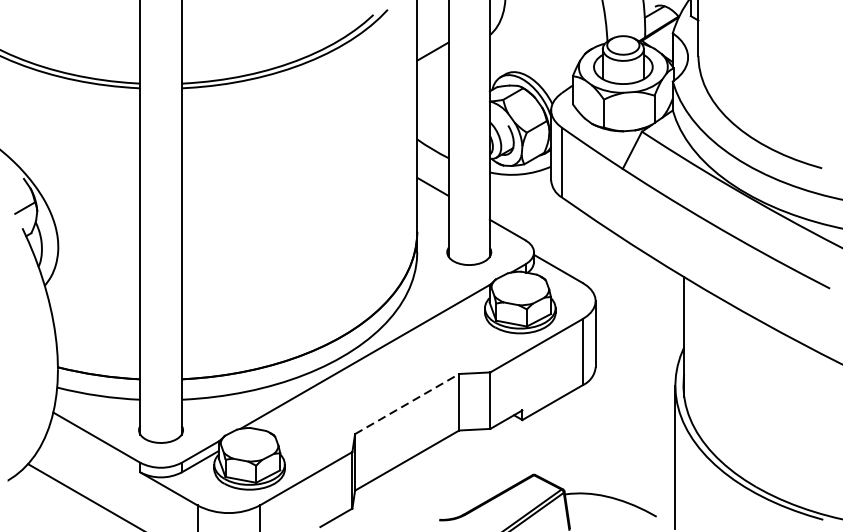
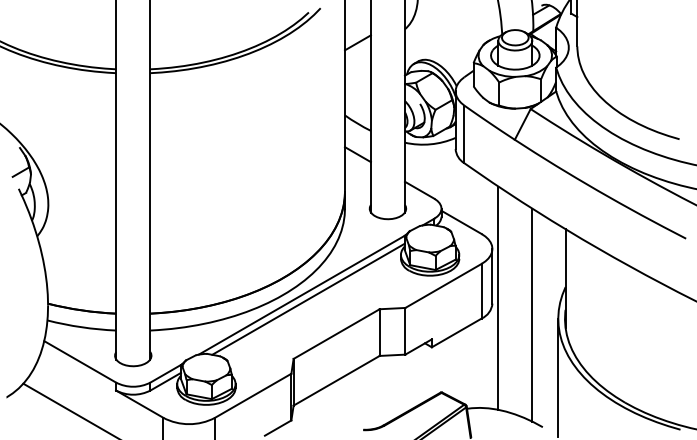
line: (603, 359) -> (498, 297), added
line: (373, 360) -> (308, 298), added
line: (644, 380) -> (532, 314), added
line: (406, 404) -> (336, 334), dashed -> solid

